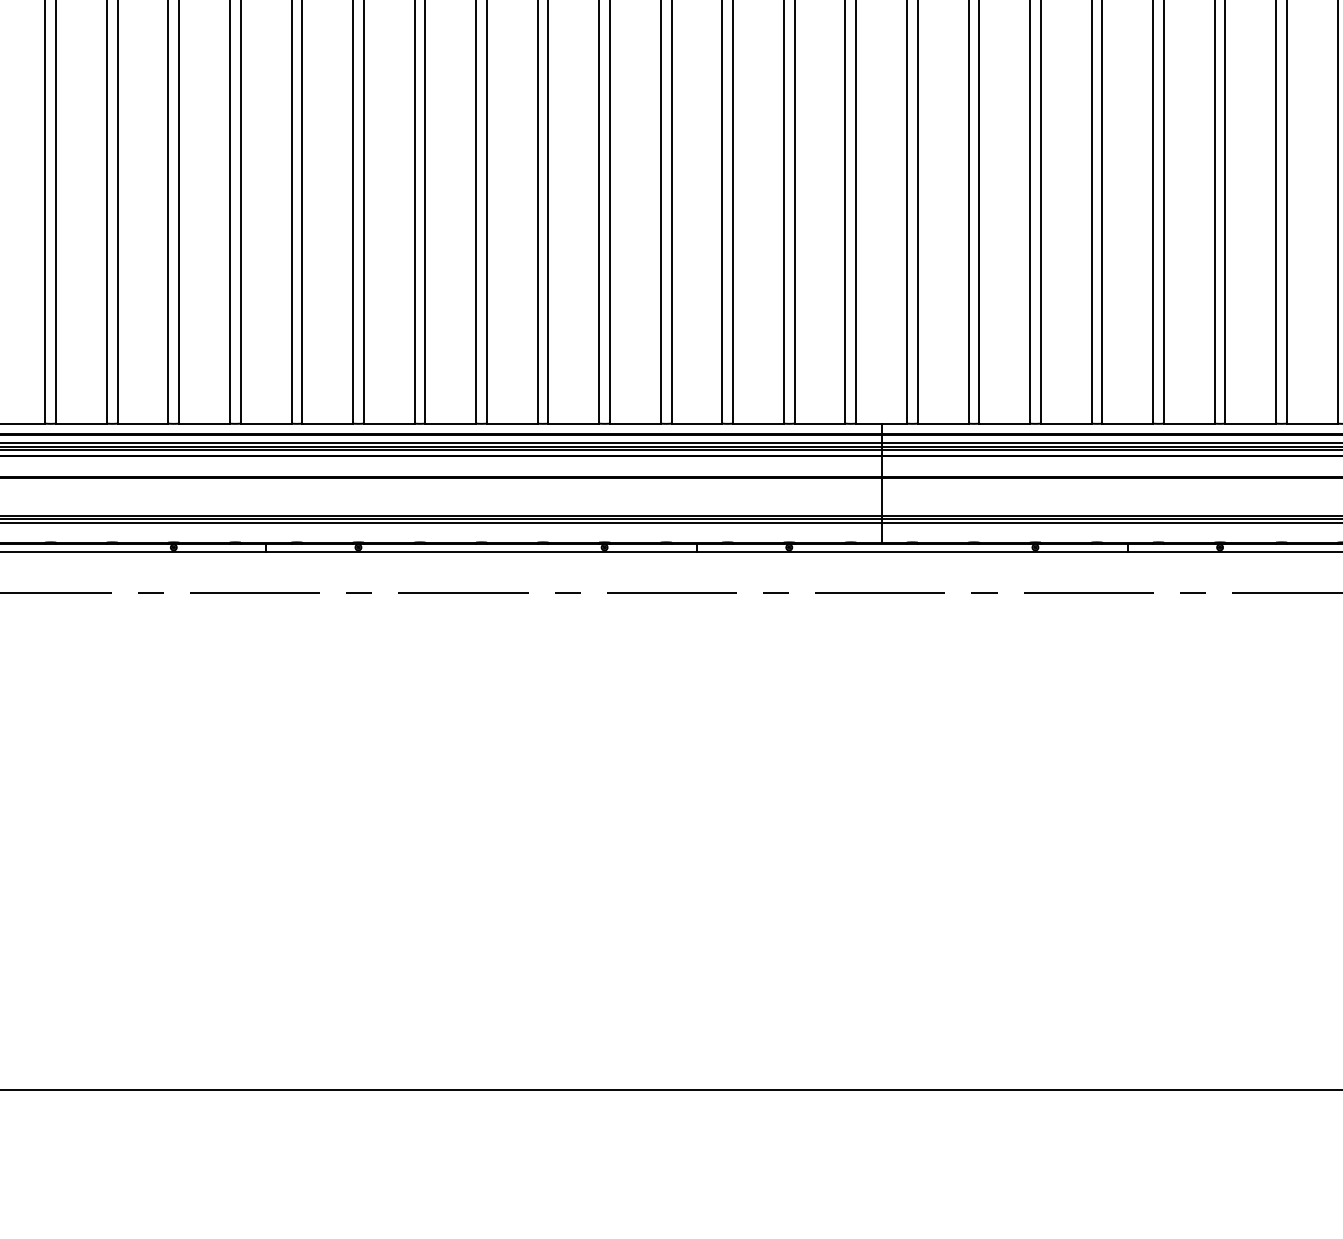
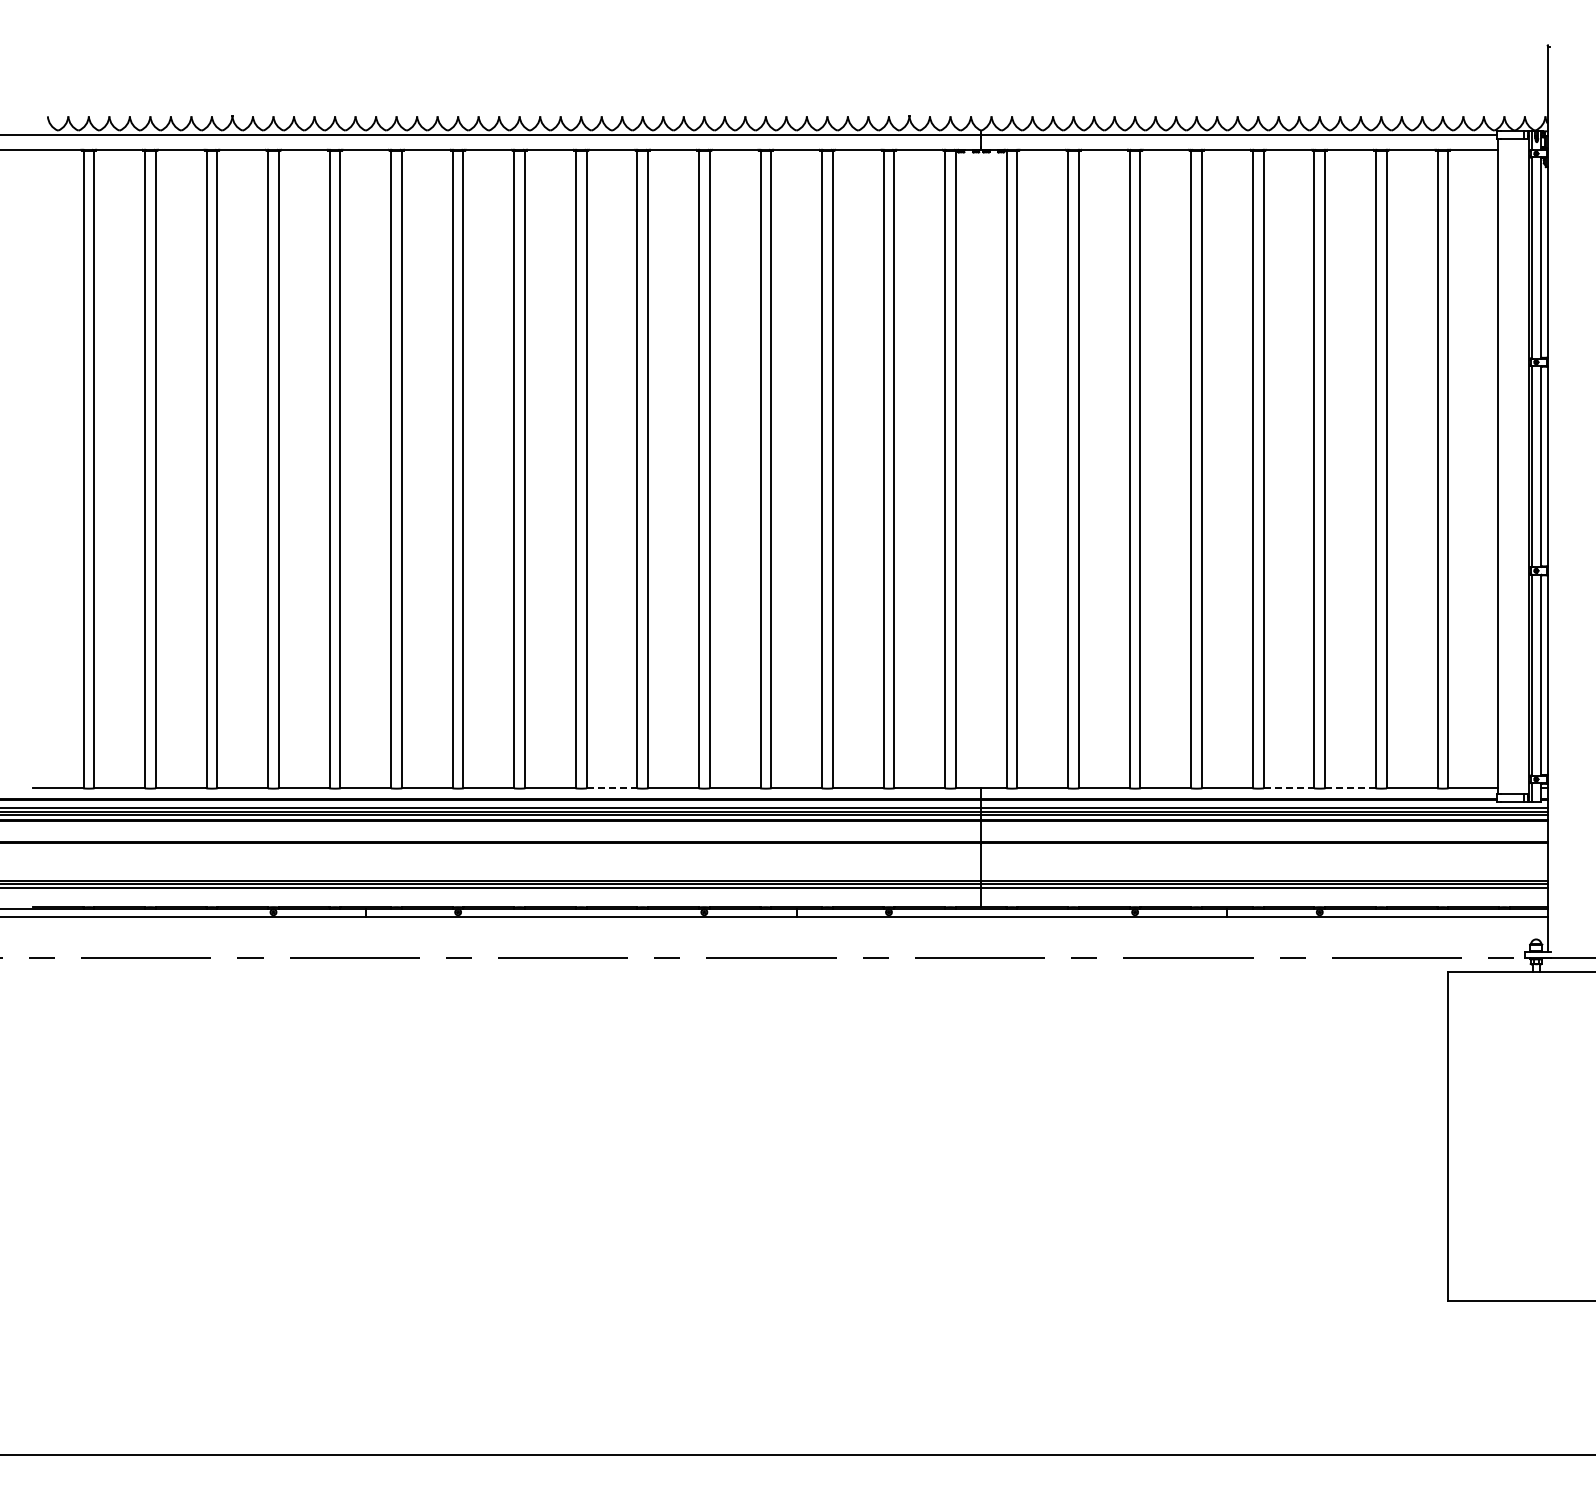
line: (512, 423) -> (612, 788), solid -> dashed
line: (1189, 423) -> (1289, 788), solid -> dashed
line: (1251, 423) -> (1351, 788), solid -> dashed

